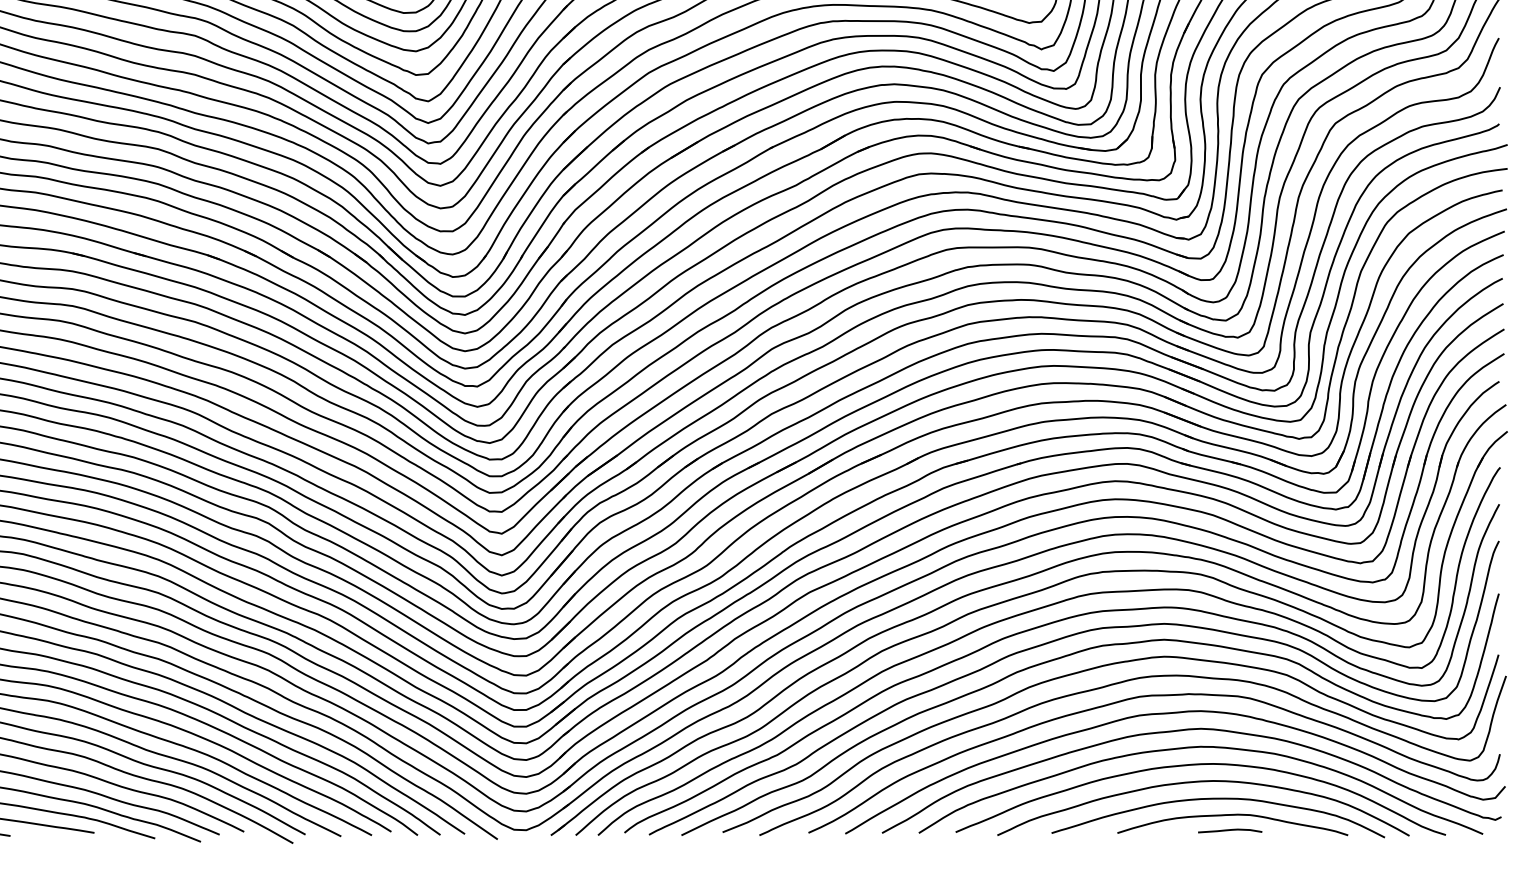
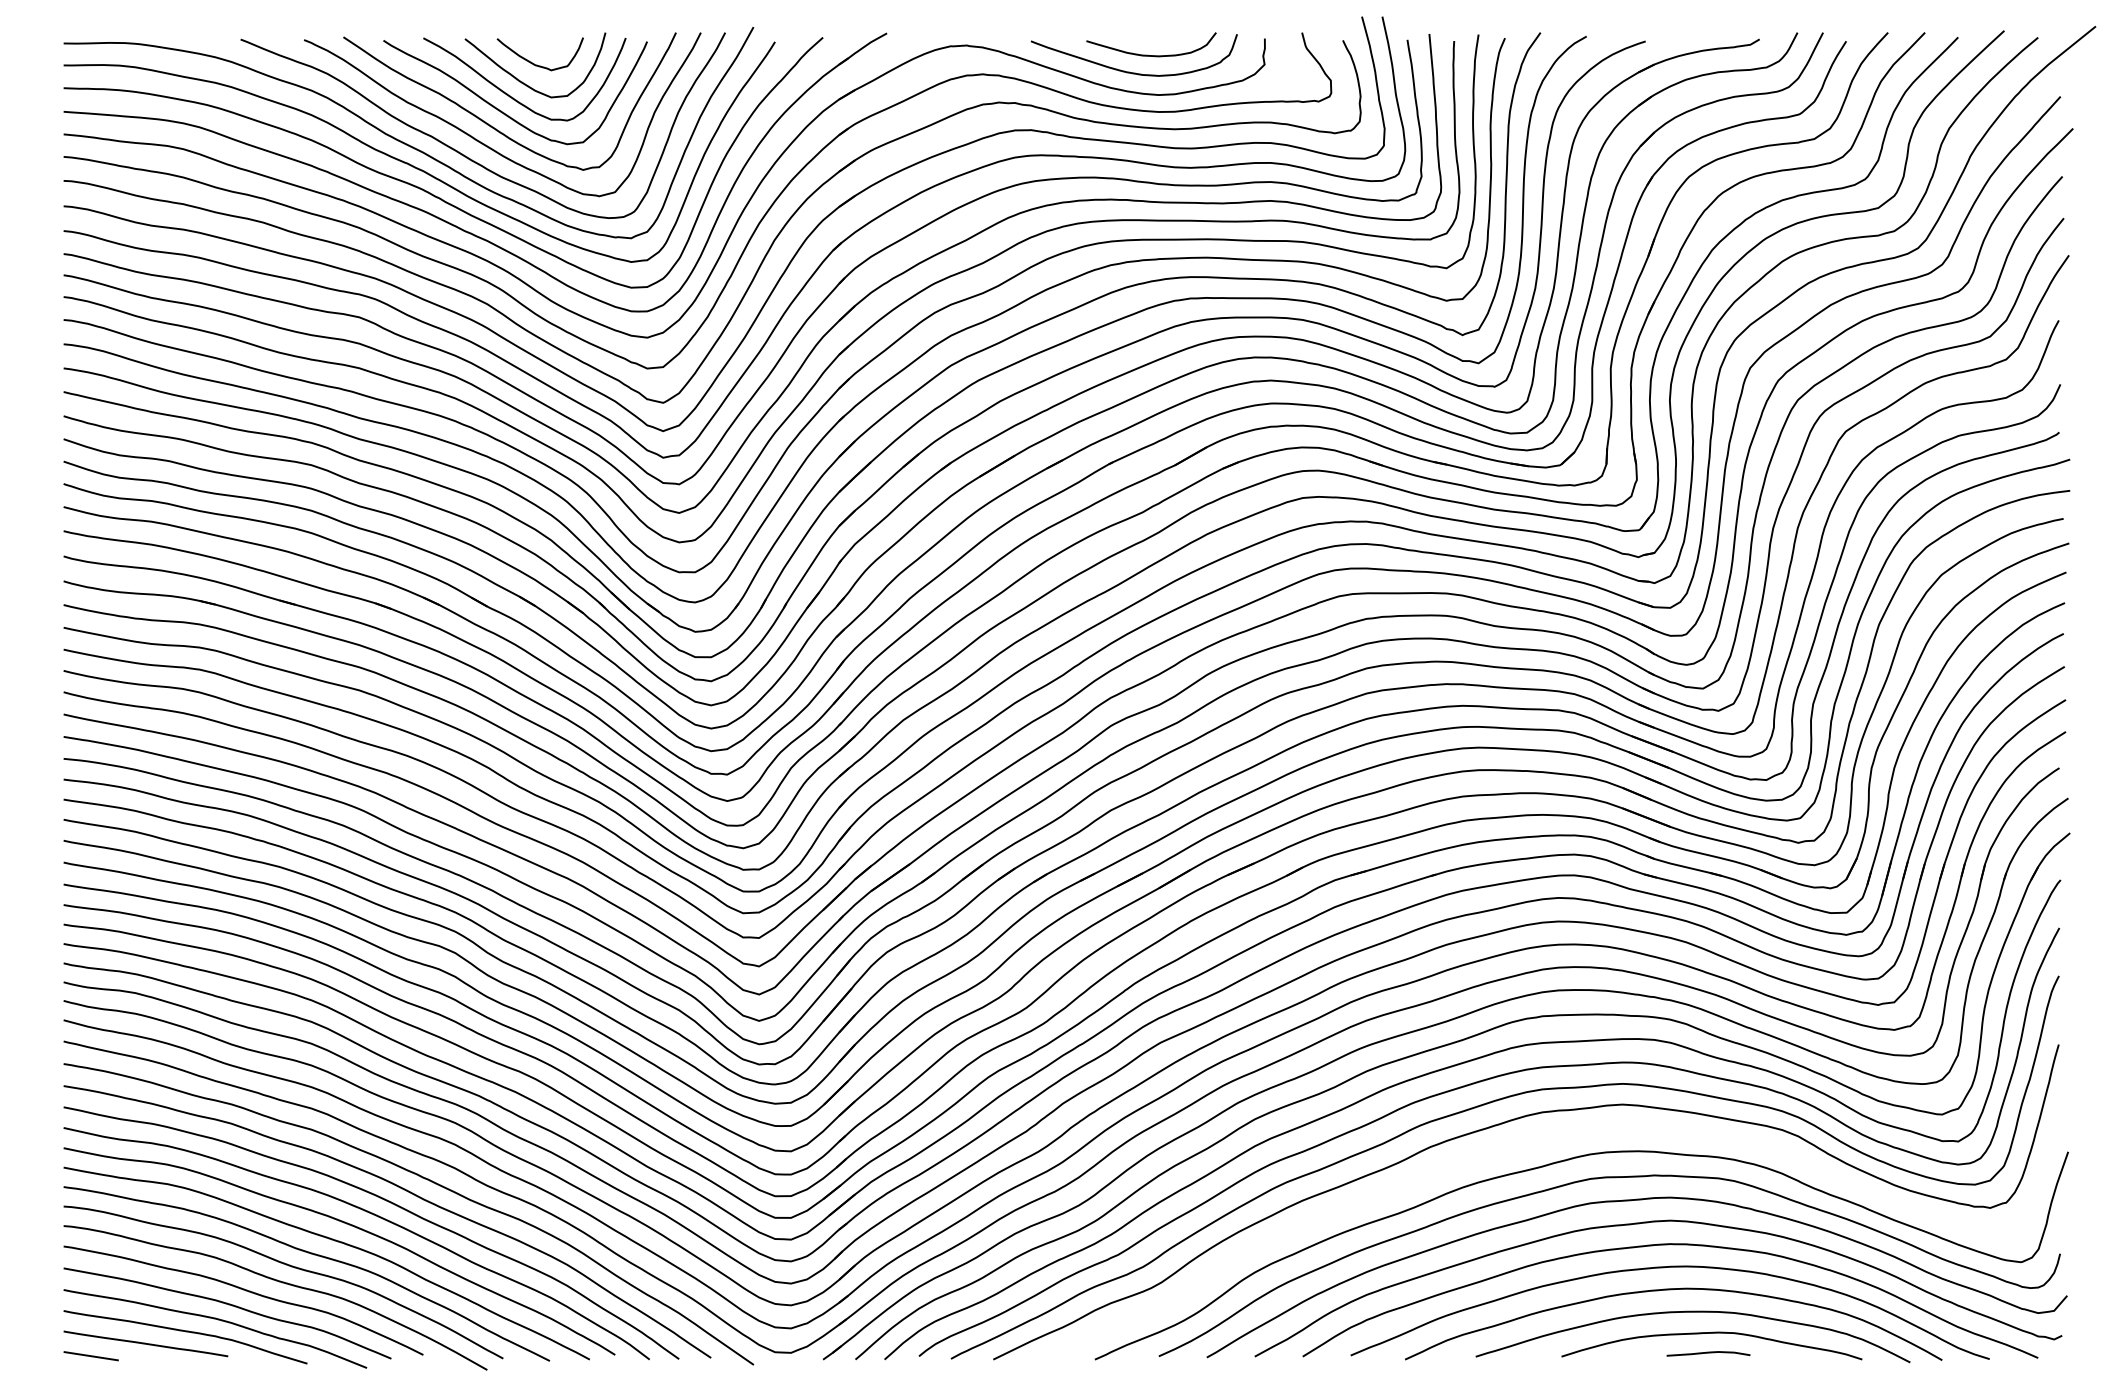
curve: (1092, 669) -> (1529, 1143), removed

